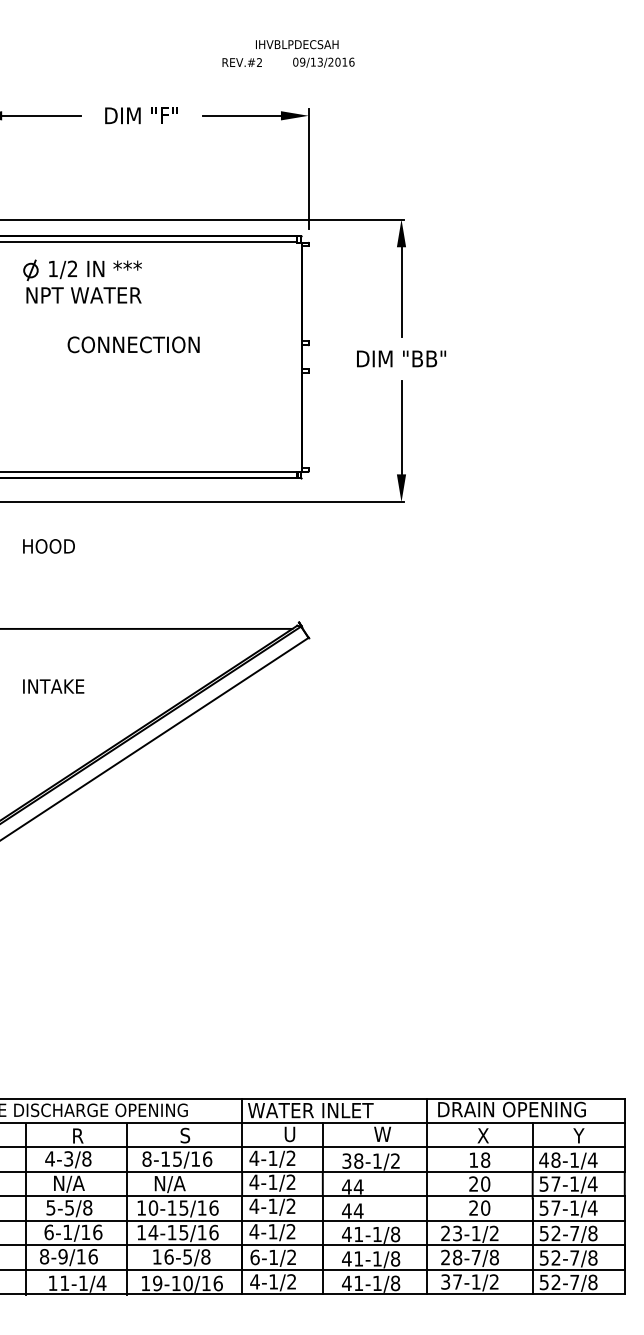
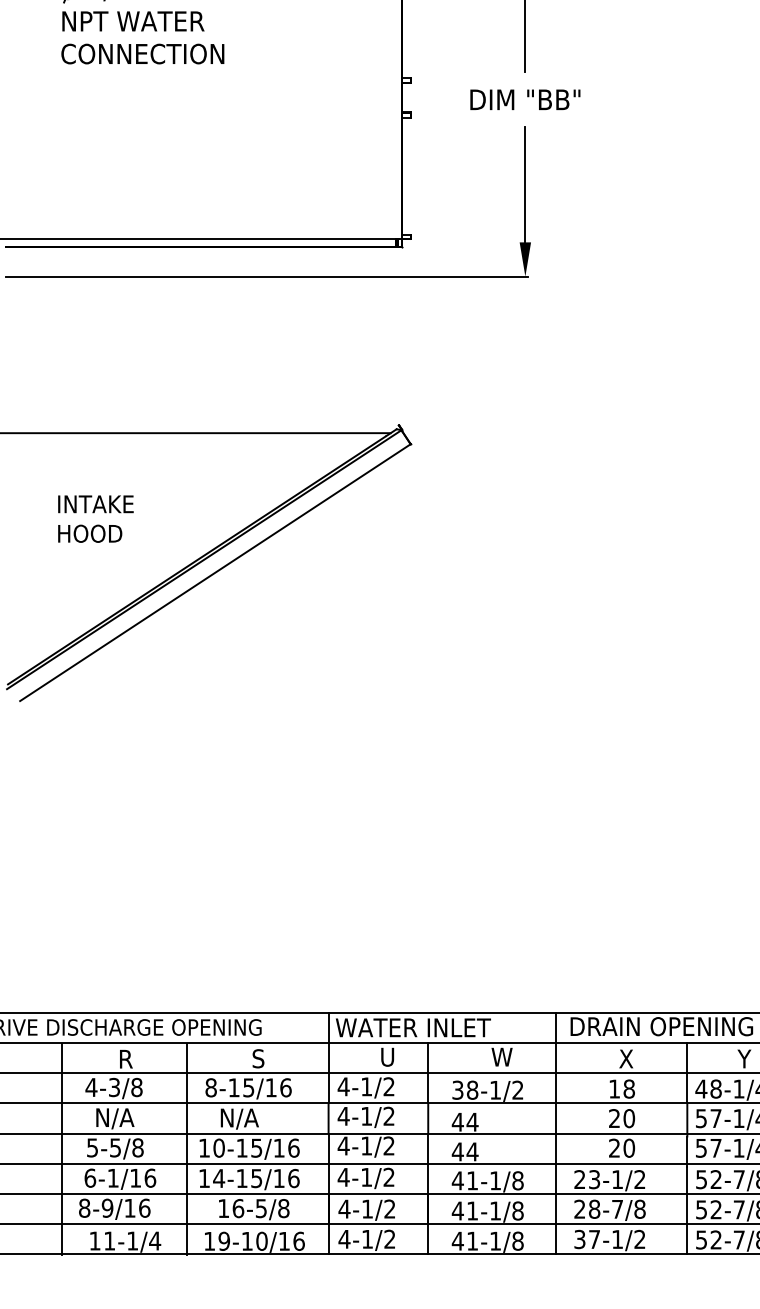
text: (133, 344) -> (142, 53), moved
text: (48, 546) -> (89, 533), moved
text: (254, 1257) -> (343, 1209), 6-1/2 -> 4-1/2

